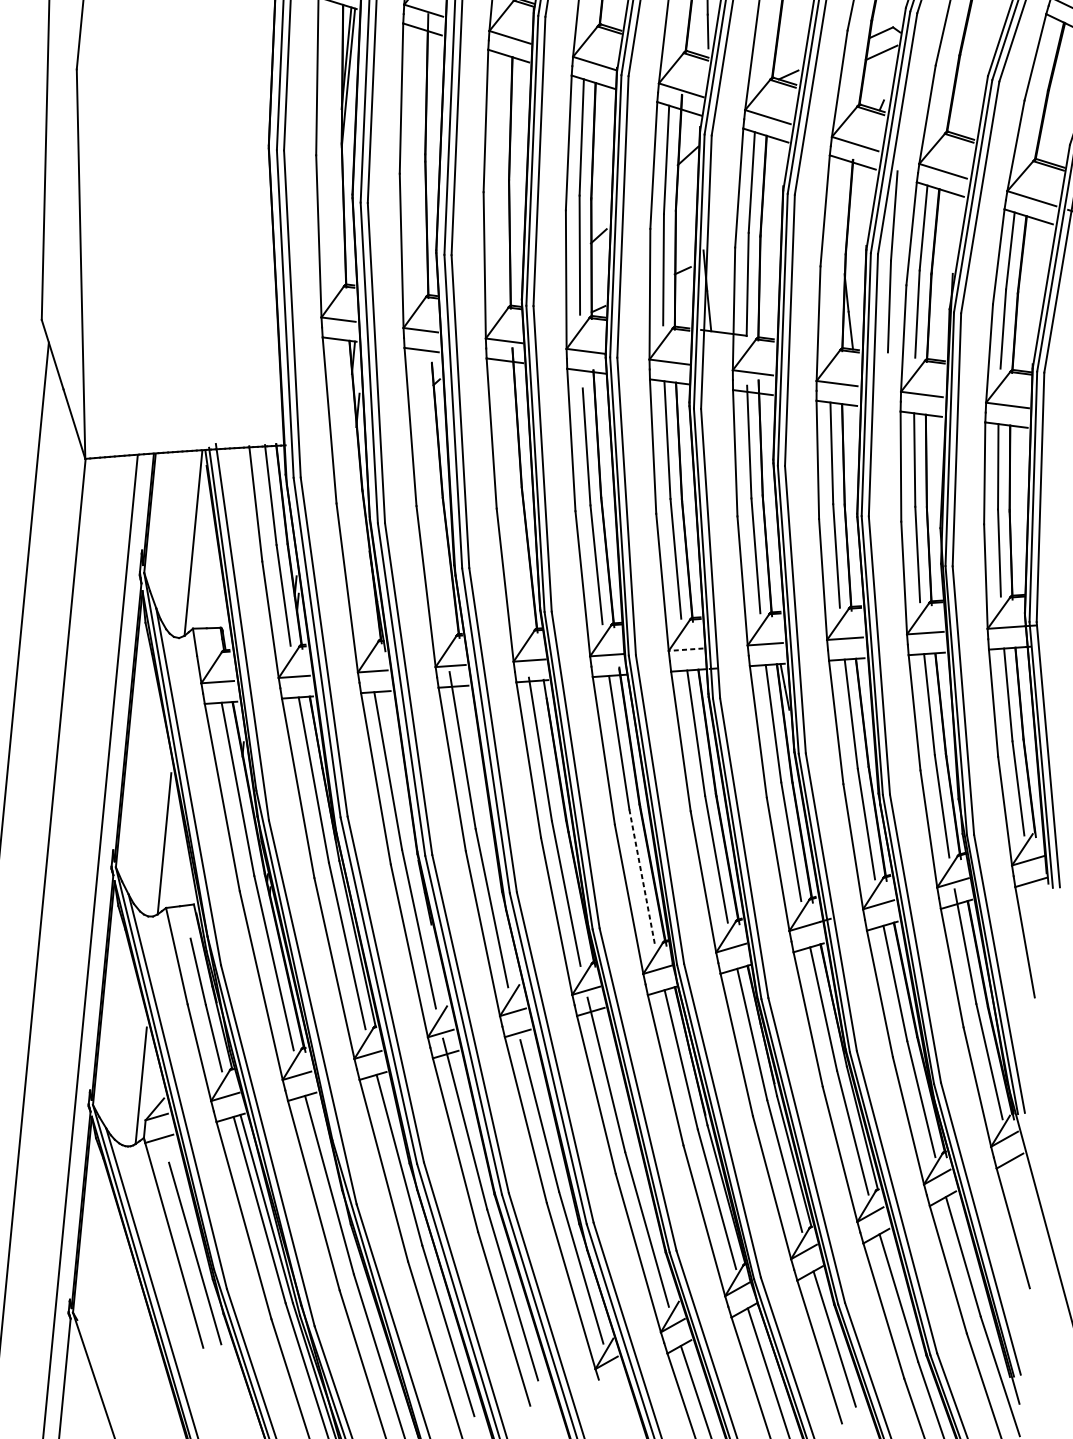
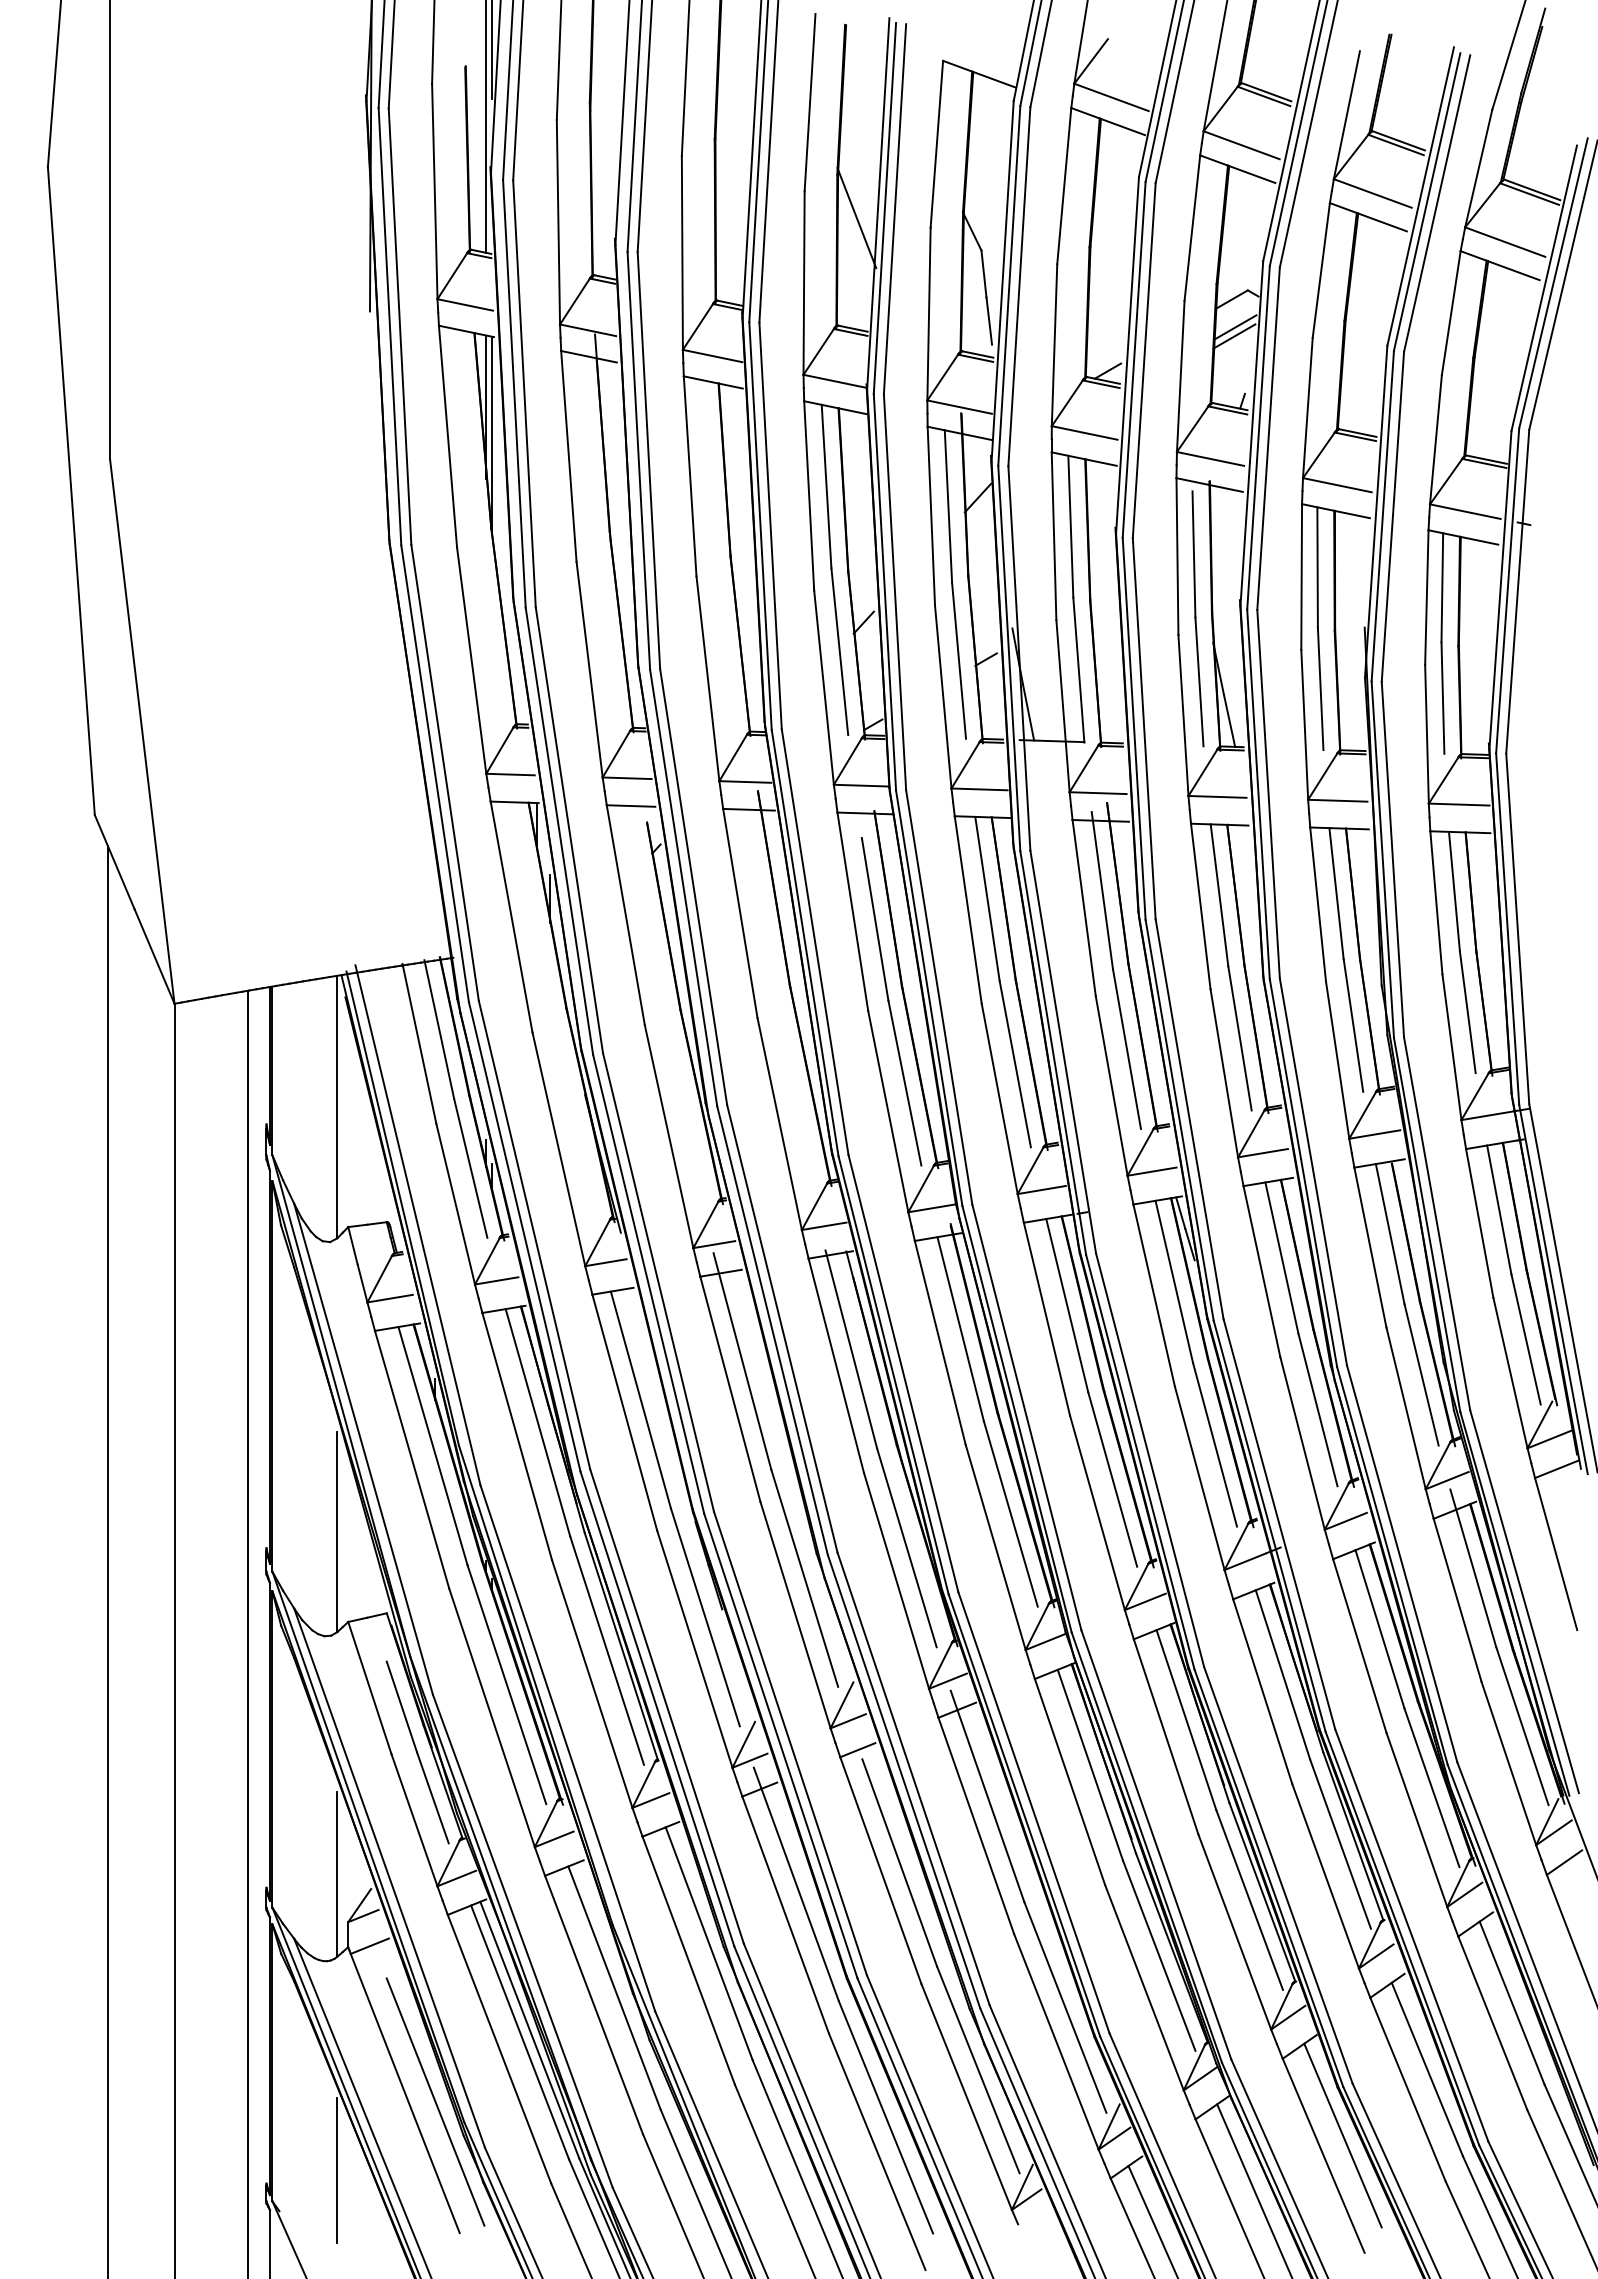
line: (880, 59) -> (1234, 336), added
part: (892, 261) -> (1197, 618), moved
line: (685, 650) -> (1041, 1190), dashed -> solid
line: (641, 877) -> (1010, 1514), dashed -> solid
line: (121, 1295) -> (337, 2170), added

